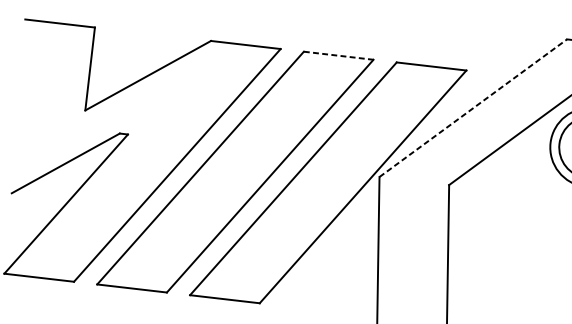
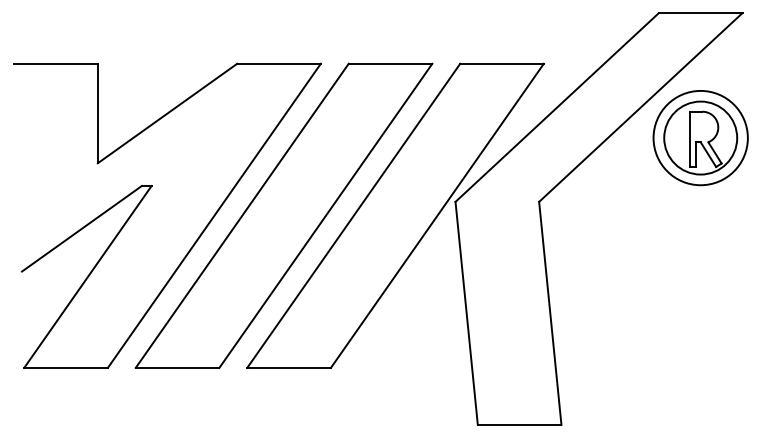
line: (338, 55) -> (390, 63), dashed -> solid
line: (473, 108) -> (557, 107), dashed -> solid

